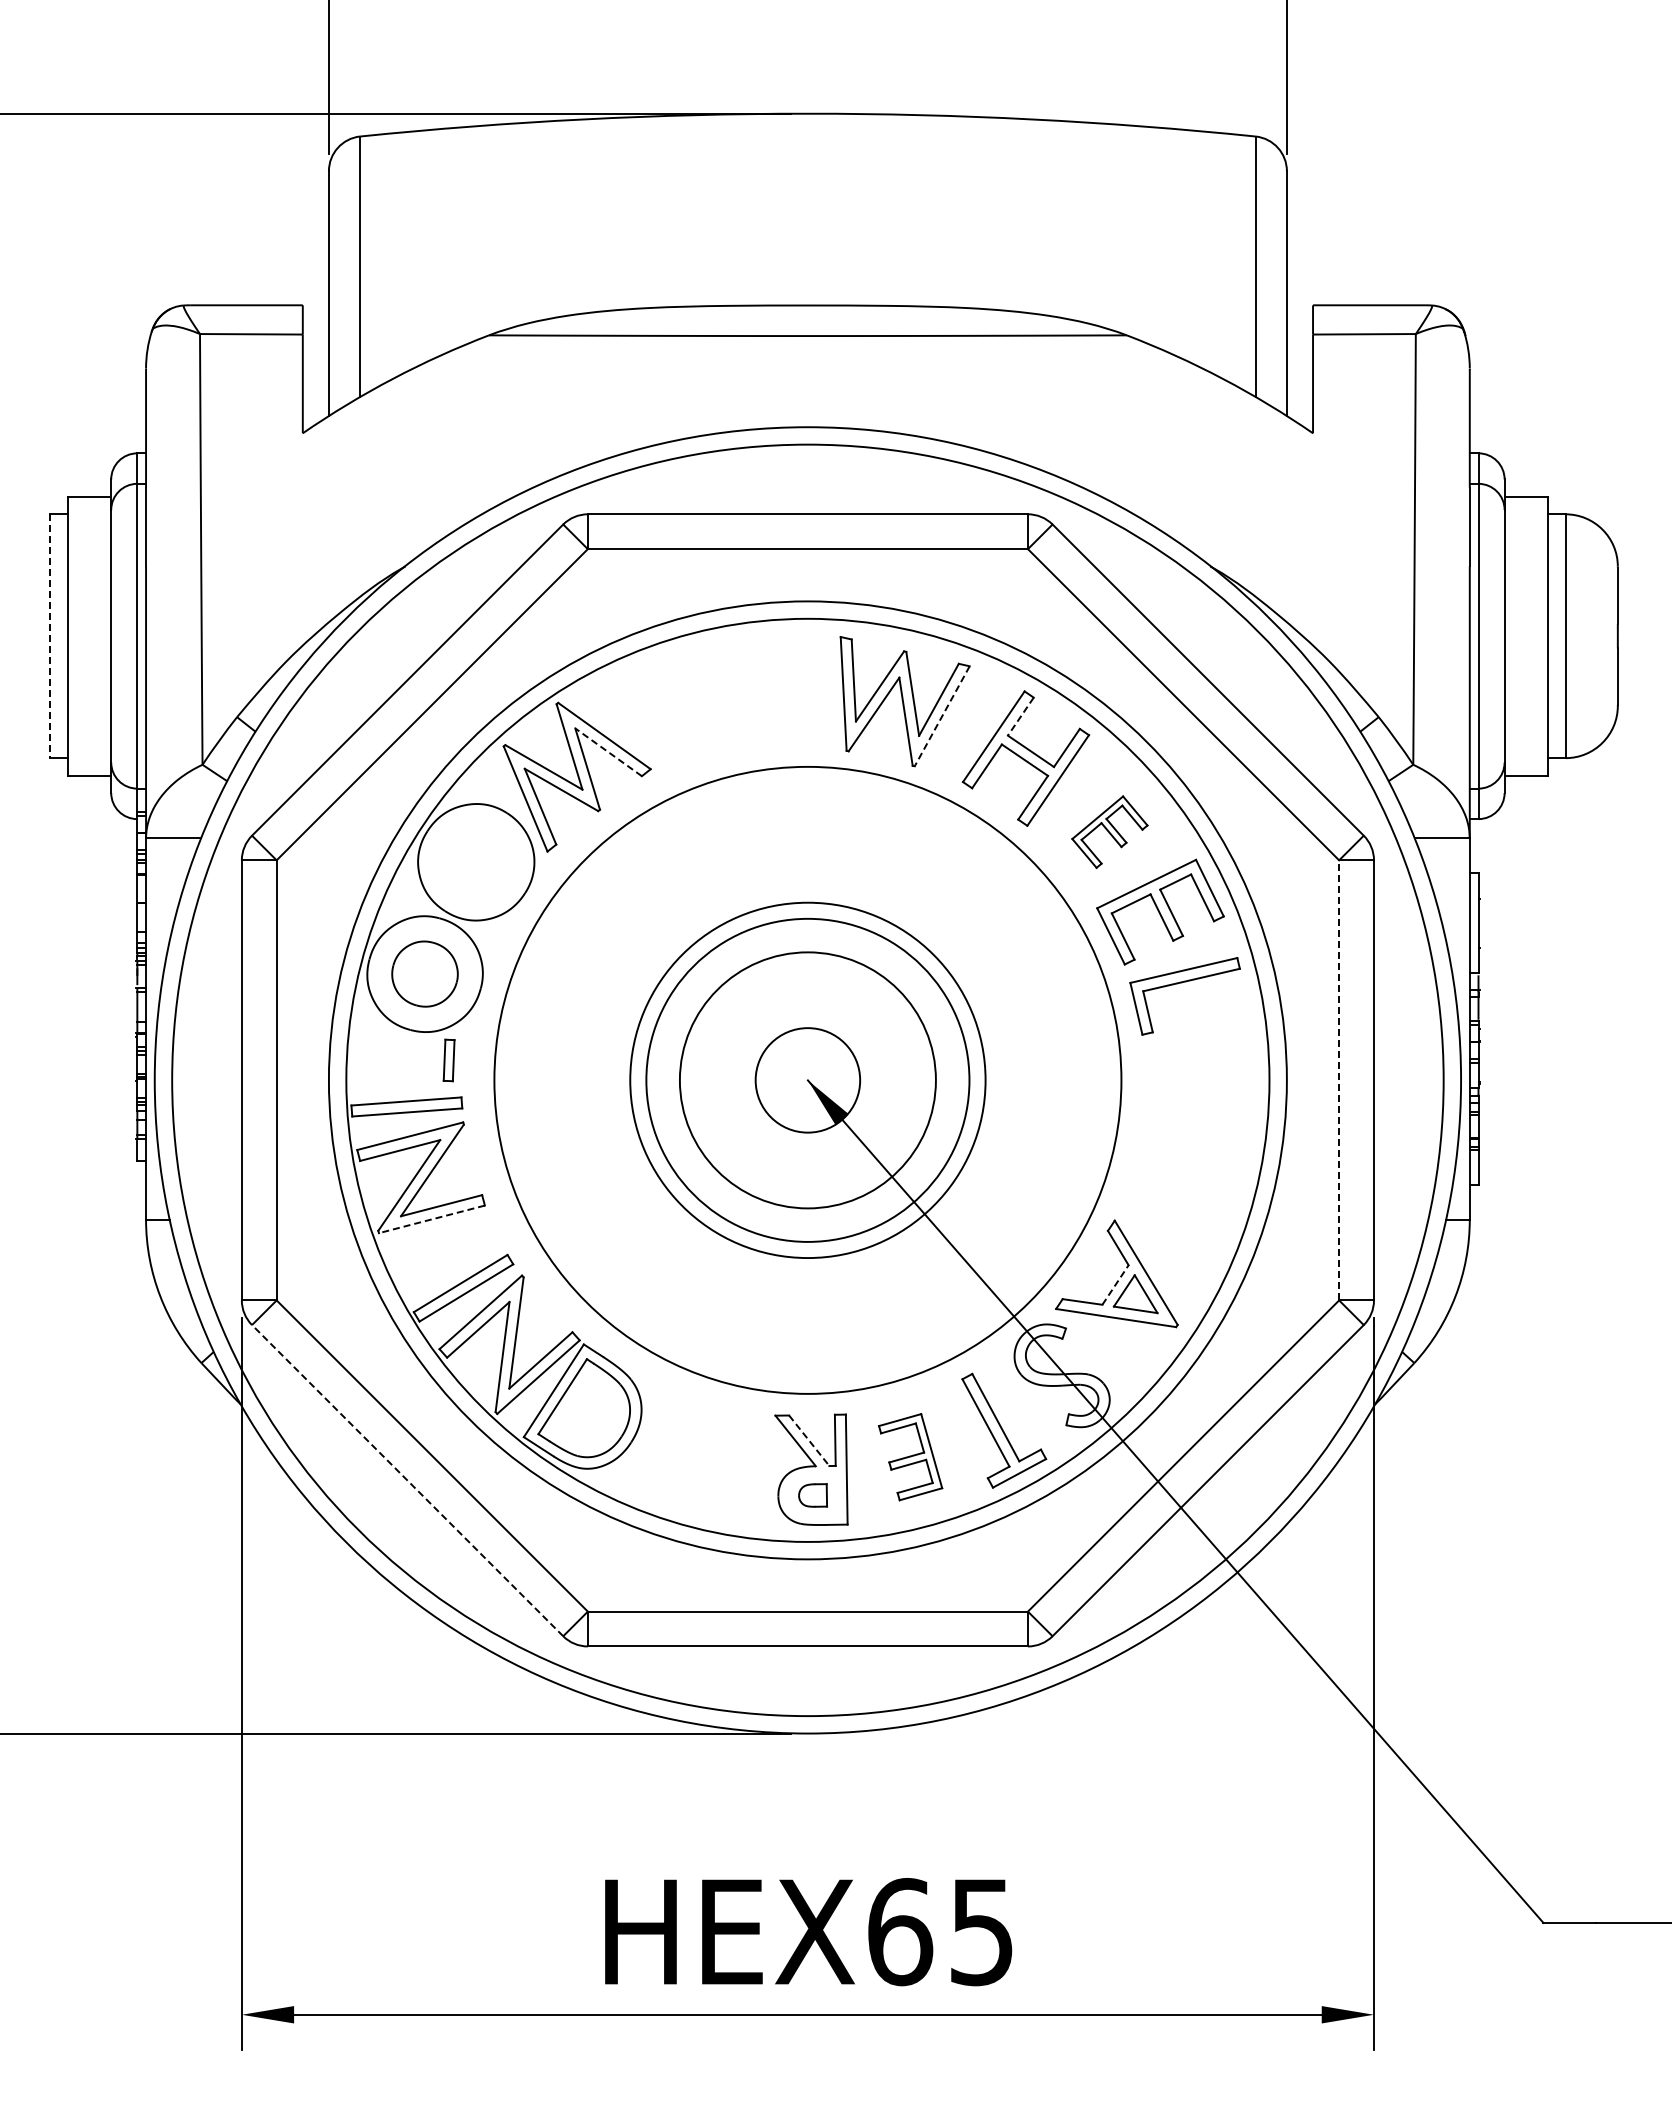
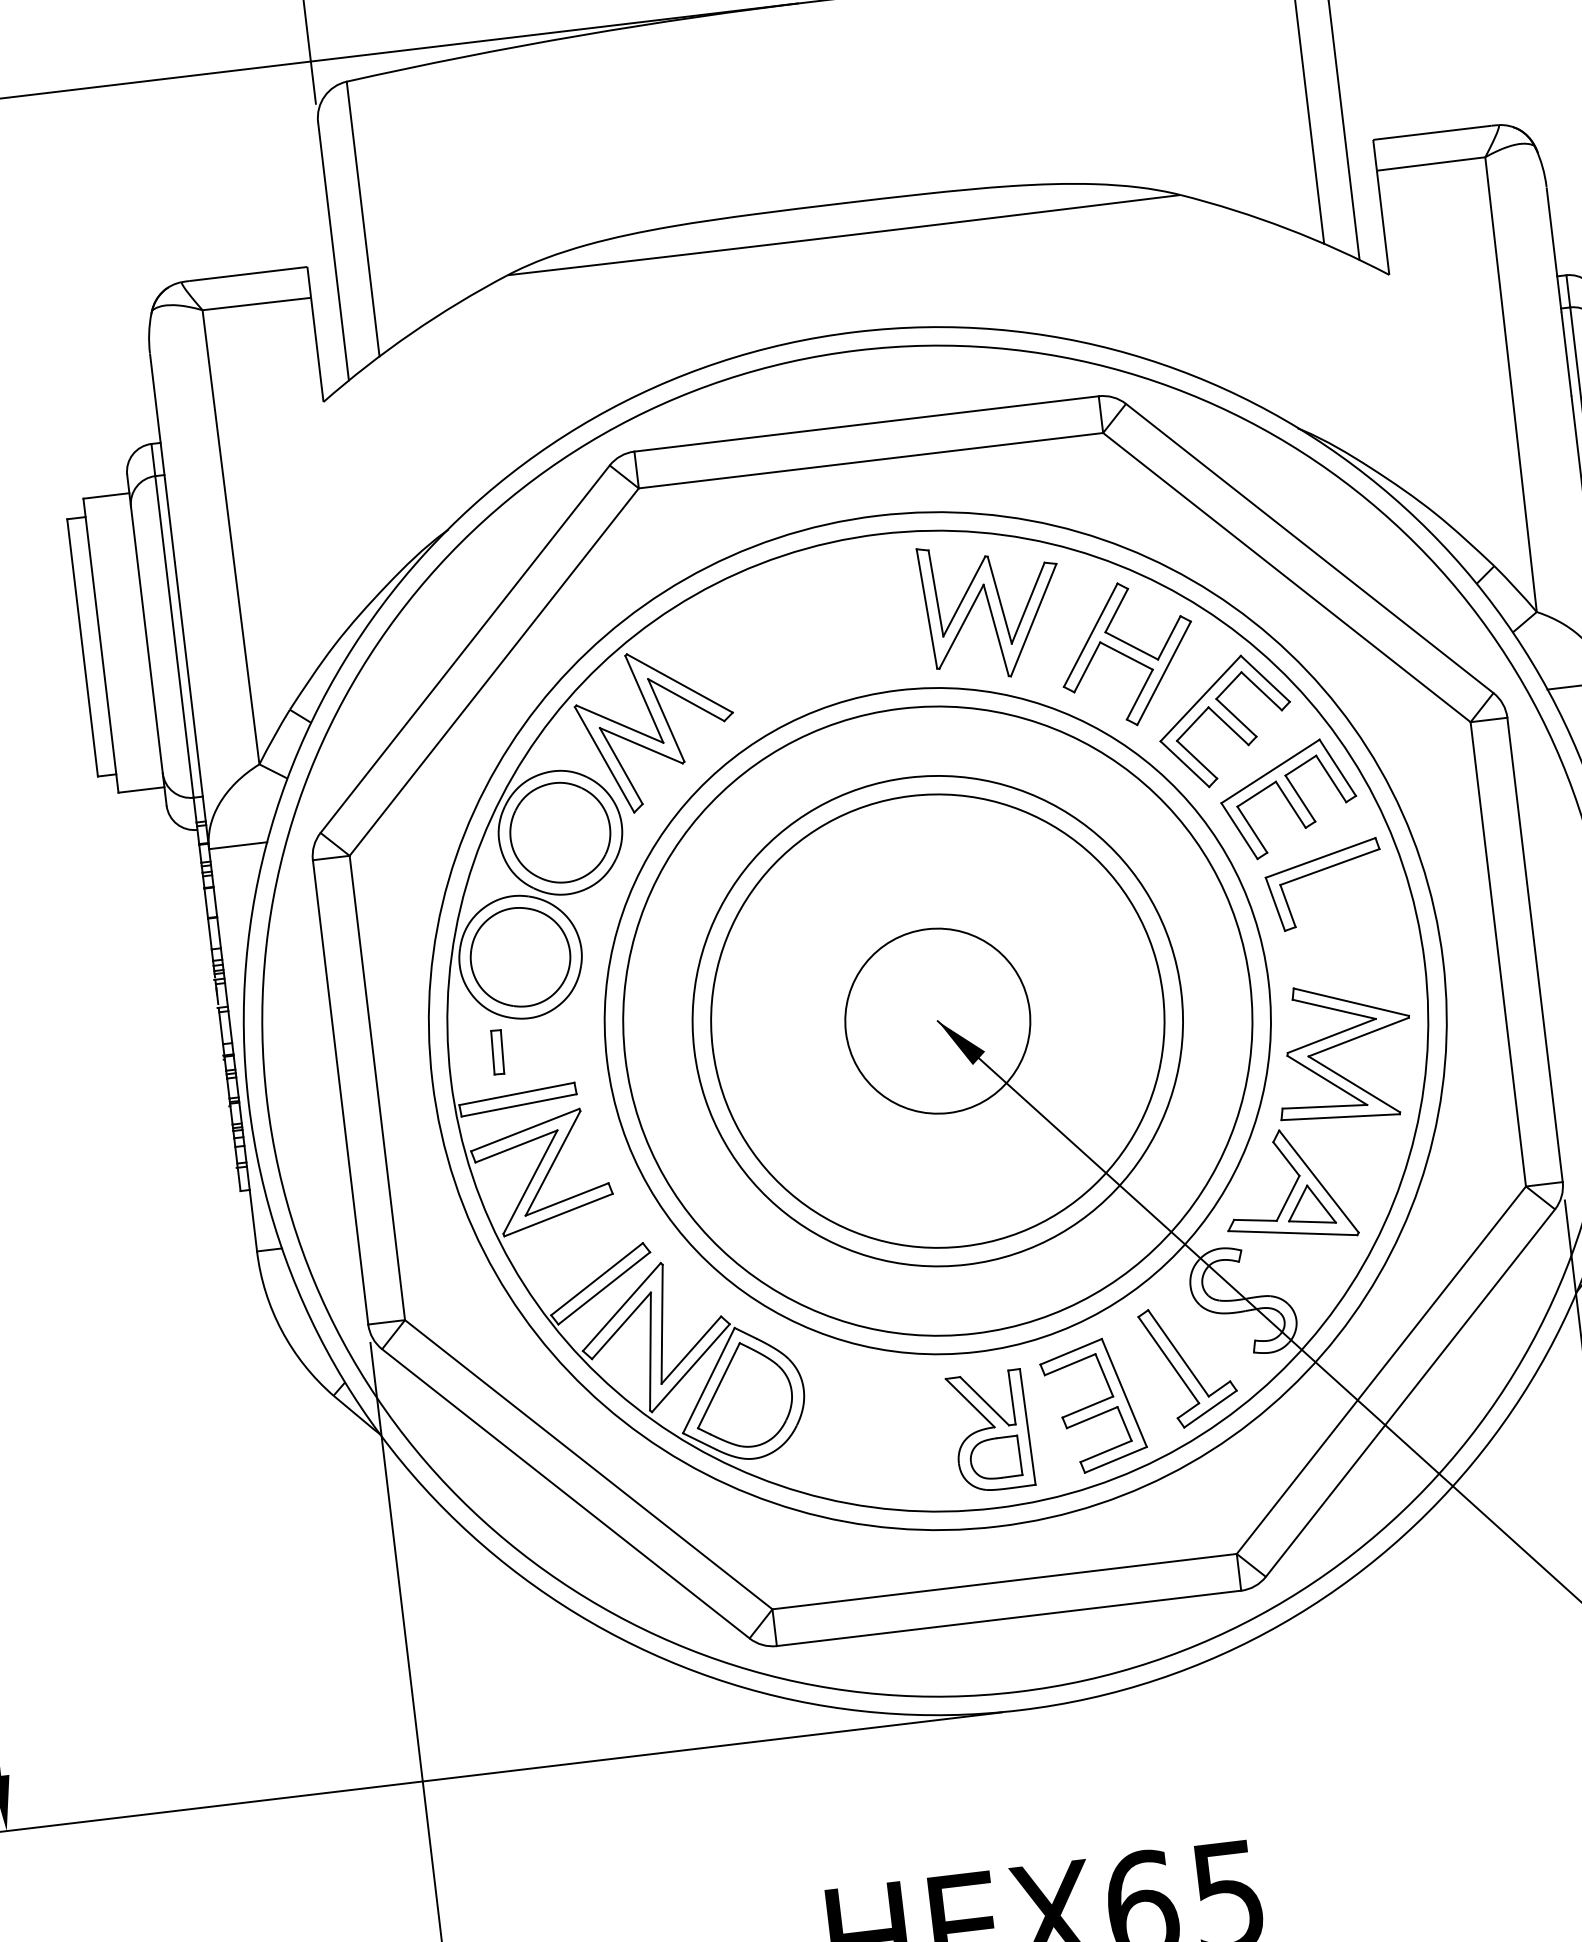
line: (50, 636) -> (82, 648), dashed -> solid
line: (941, 716) -> (1032, 620), dashed -> solid
line: (1020, 716) -> (1116, 610), dashed -> solid
line: (608, 752) -> (686, 700), dashed -> solid
part: (1109, 831) -> (1224, 720), size x1.67
part: (476, 862) -> (560, 832), added
part: (424, 973) -> (519, 956), size x1.43
part: (448, 1060) -> (497, 1052), moved
line: (1339, 1079) -> (1498, 953), dashed -> solid
circle: (807, 1080) -> (937, 1021), size x1.43
circle: (807, 1080) -> (937, 1021), size x1.67
circle: (807, 1080) -> (937, 1021), size x1.67
circle: (807, 1080) -> (937, 1021), size x1.67
part: (1183, 1153) -> (1343, 1051), added
line: (431, 1219) -> (558, 1215), dashed -> solid
line: (1115, 1285) -> (1288, 1198), dashed -> solid
line: (809, 1441) -> (984, 1401), dashed -> solid
part: (910, 1456) -> (1093, 1405), size x1.43
line: (407, 1480) -> (565, 1493), dashed -> solid
part: (812, 1495) -> (994, 1458), size x1.67

